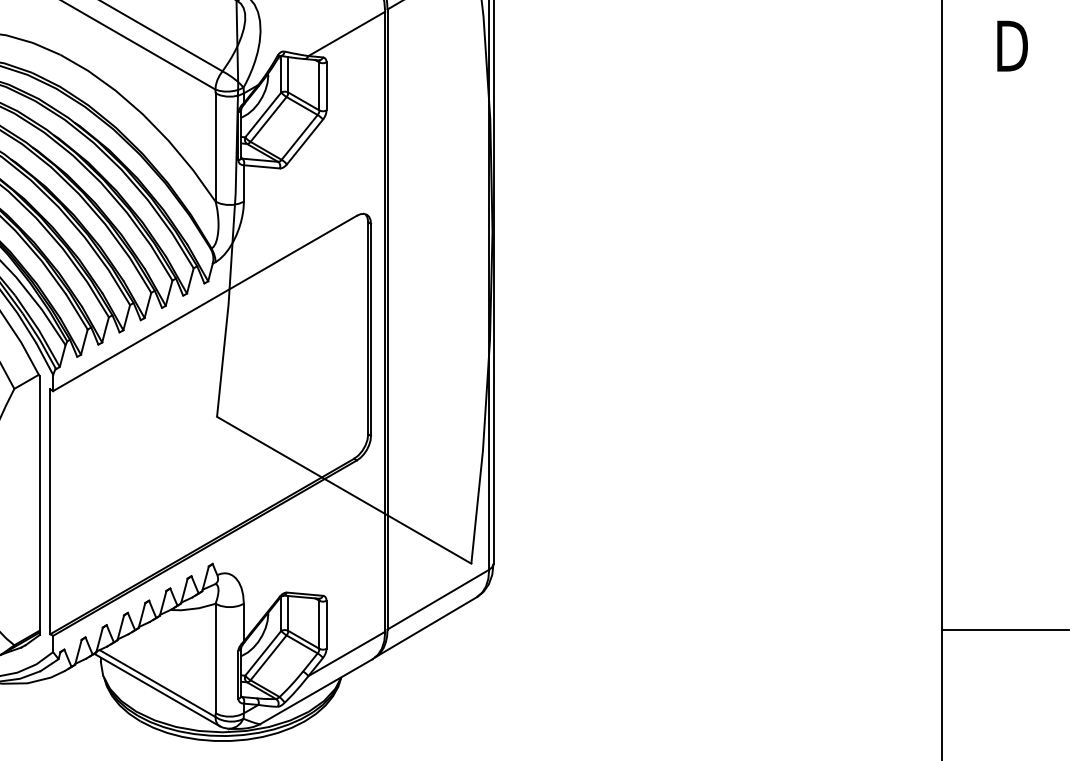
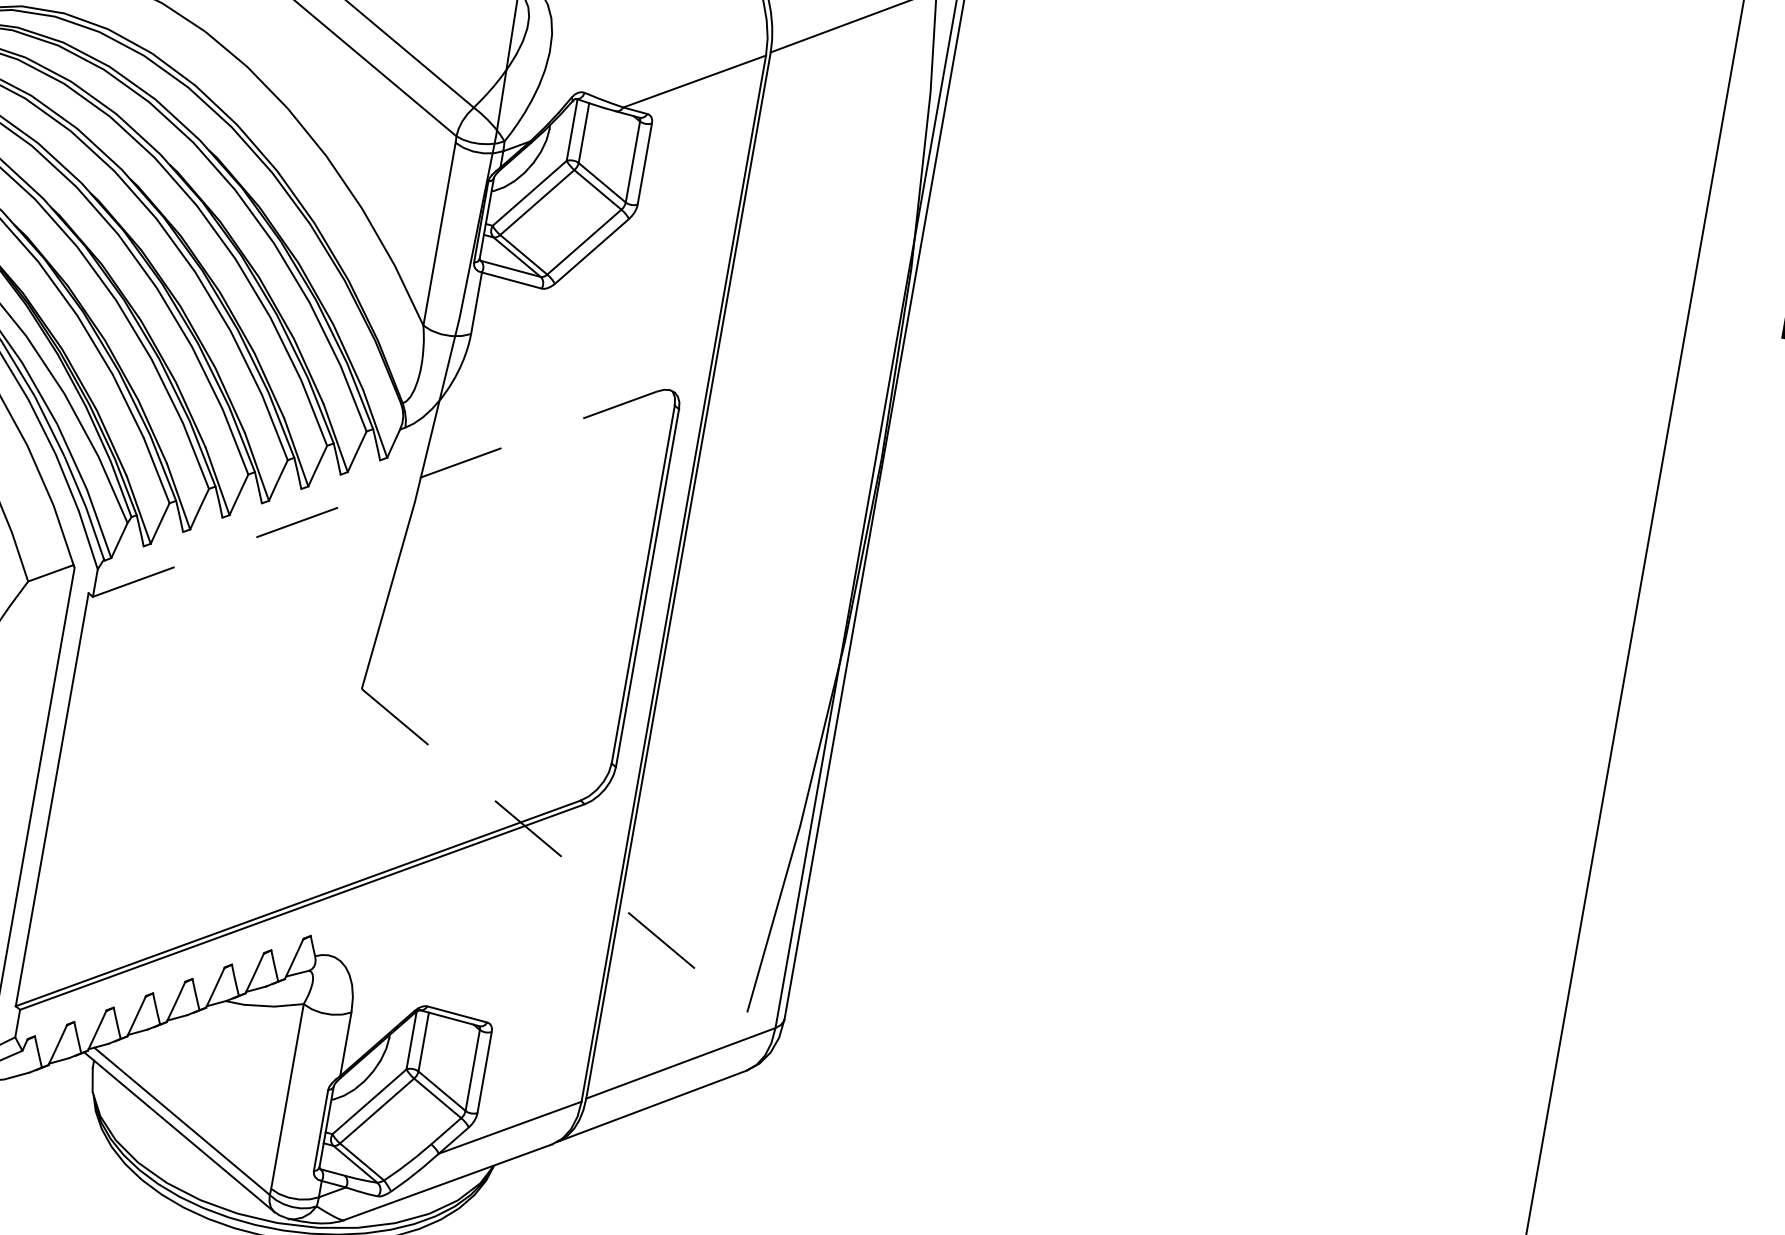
line: (205, 303) -> (376, 494), solid -> dashed
line: (344, 490) -> (554, 851), solid -> dashed

